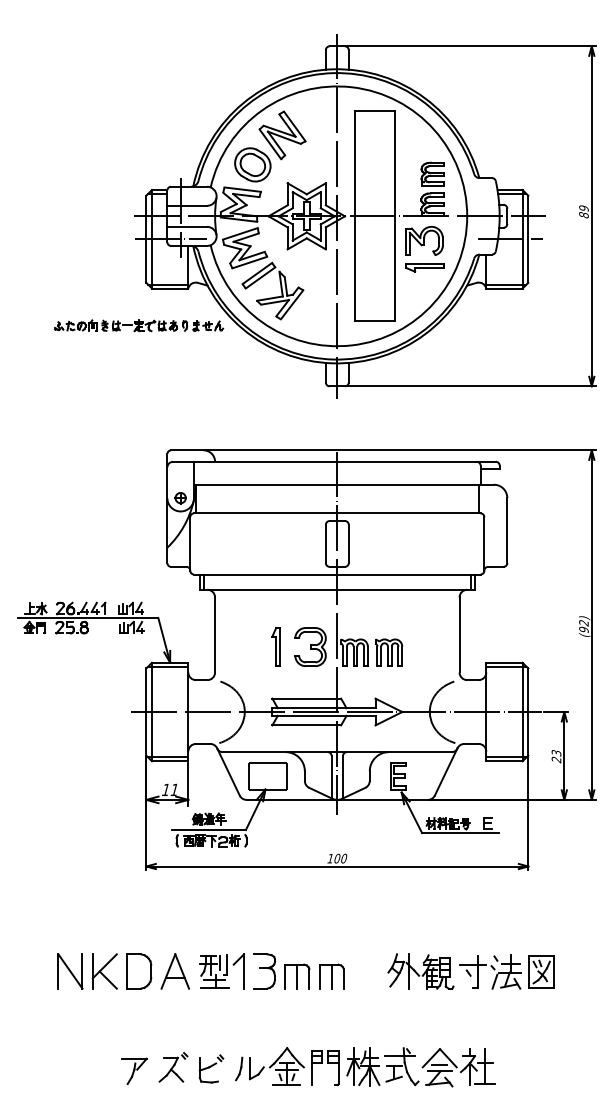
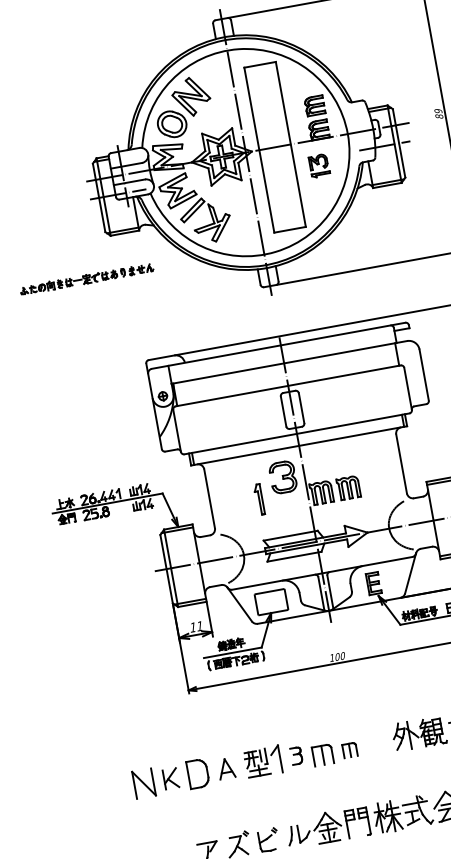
part: (424, 248) -> (318, 165), size x0.6
part: (139, 325) -> (87, 278), moved
part: (310, 646) -> (283, 476), moved
part: (104, 971) -> (170, 778), size x0.7
part: (174, 971) -> (225, 768), size x0.7
part: (264, 971) -> (296, 756), size x0.6
part: (331, 976) -> (349, 750), size x0.7

